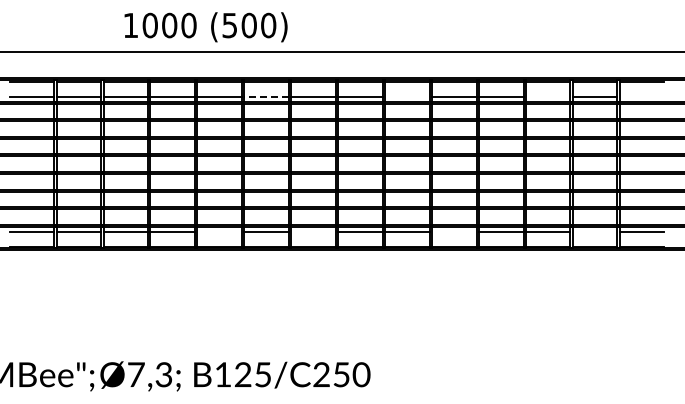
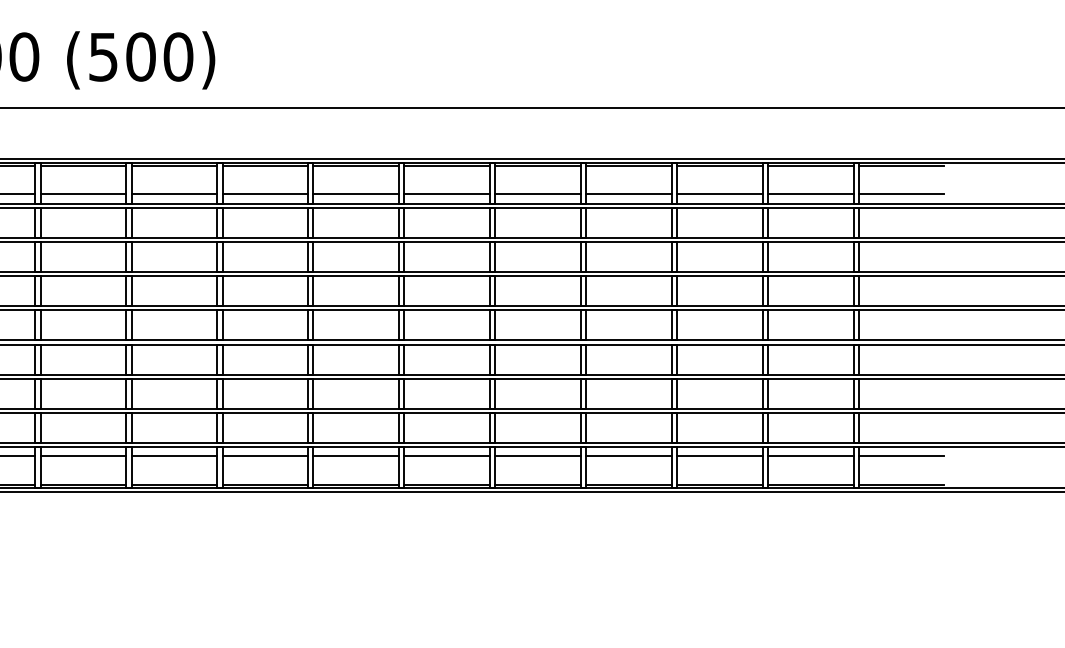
line: (266, 96) -> (174, 194), dashed -> solid
line: (407, 96) -> (447, 194), added
line: (548, 96) -> (720, 194), added
line: (642, 96) -> (901, 194), added
line: (219, 231) -> (83, 455), added
line: (313, 231) -> (265, 455), added
line: (454, 231) -> (538, 455), added
line: (595, 231) -> (811, 455), added

